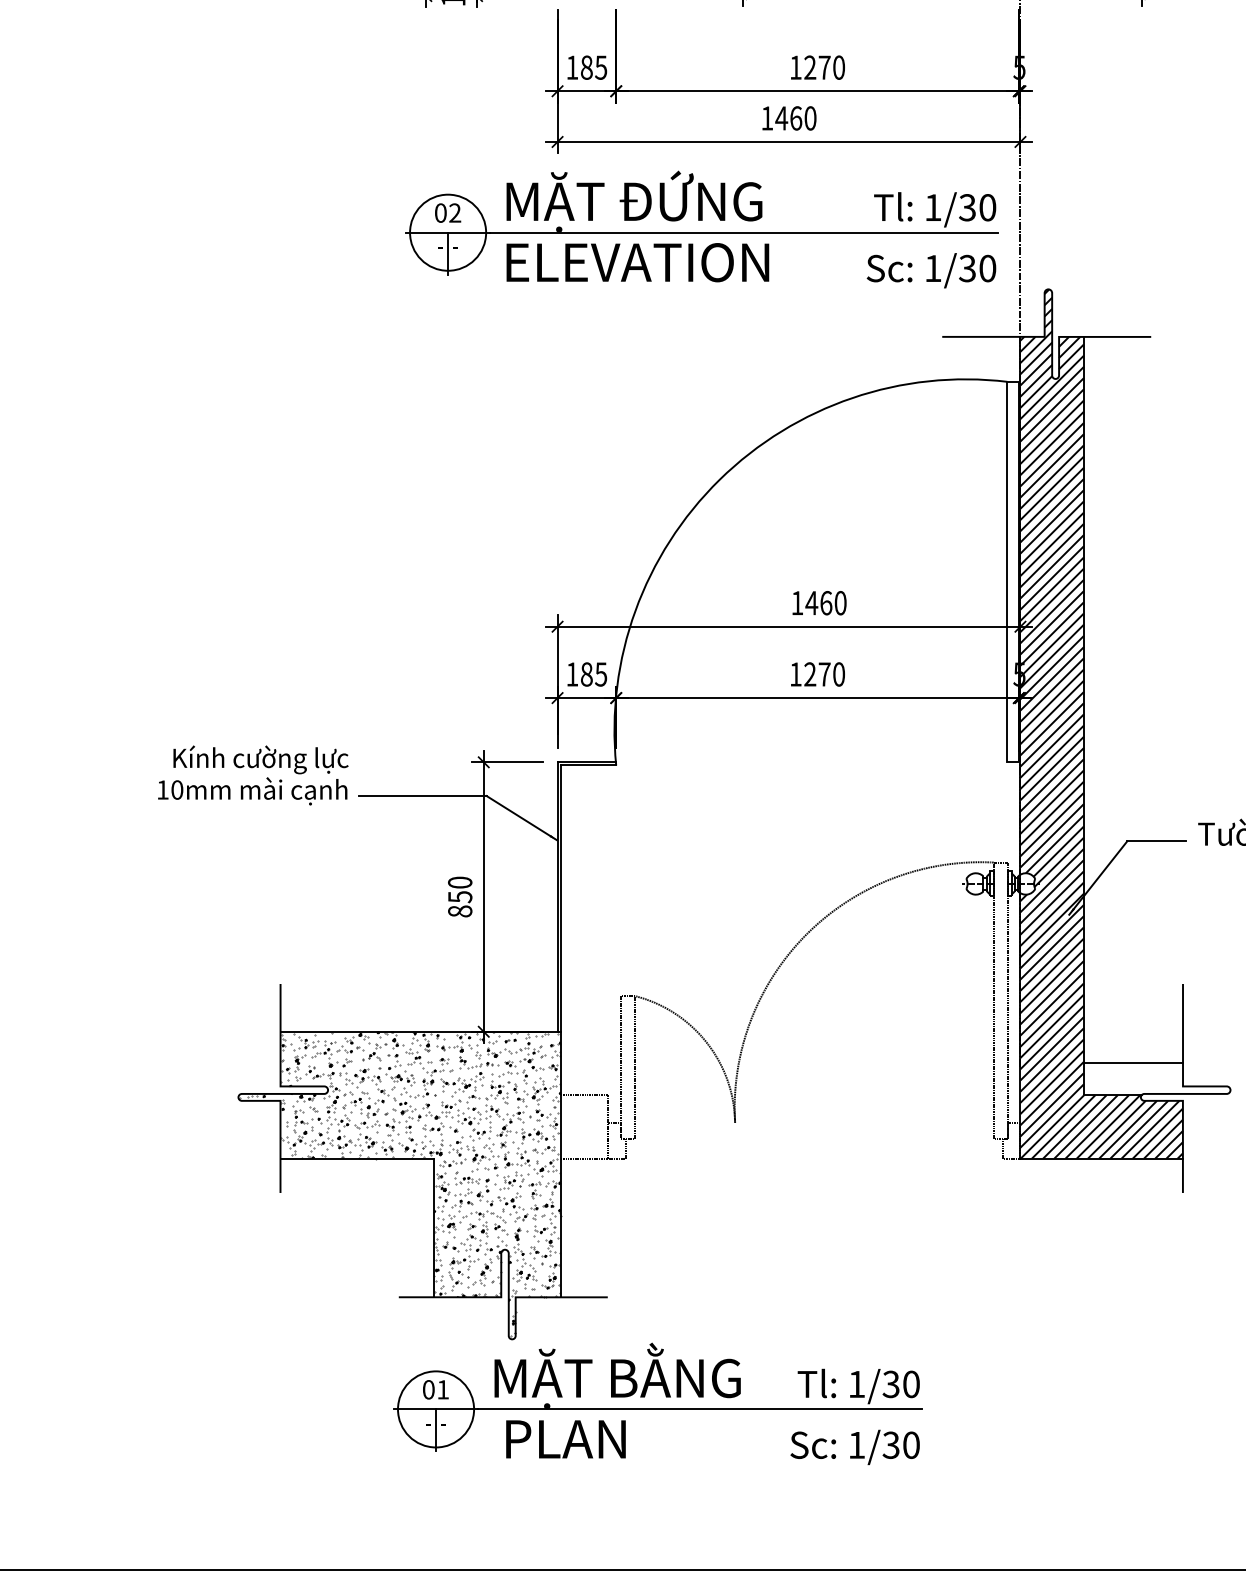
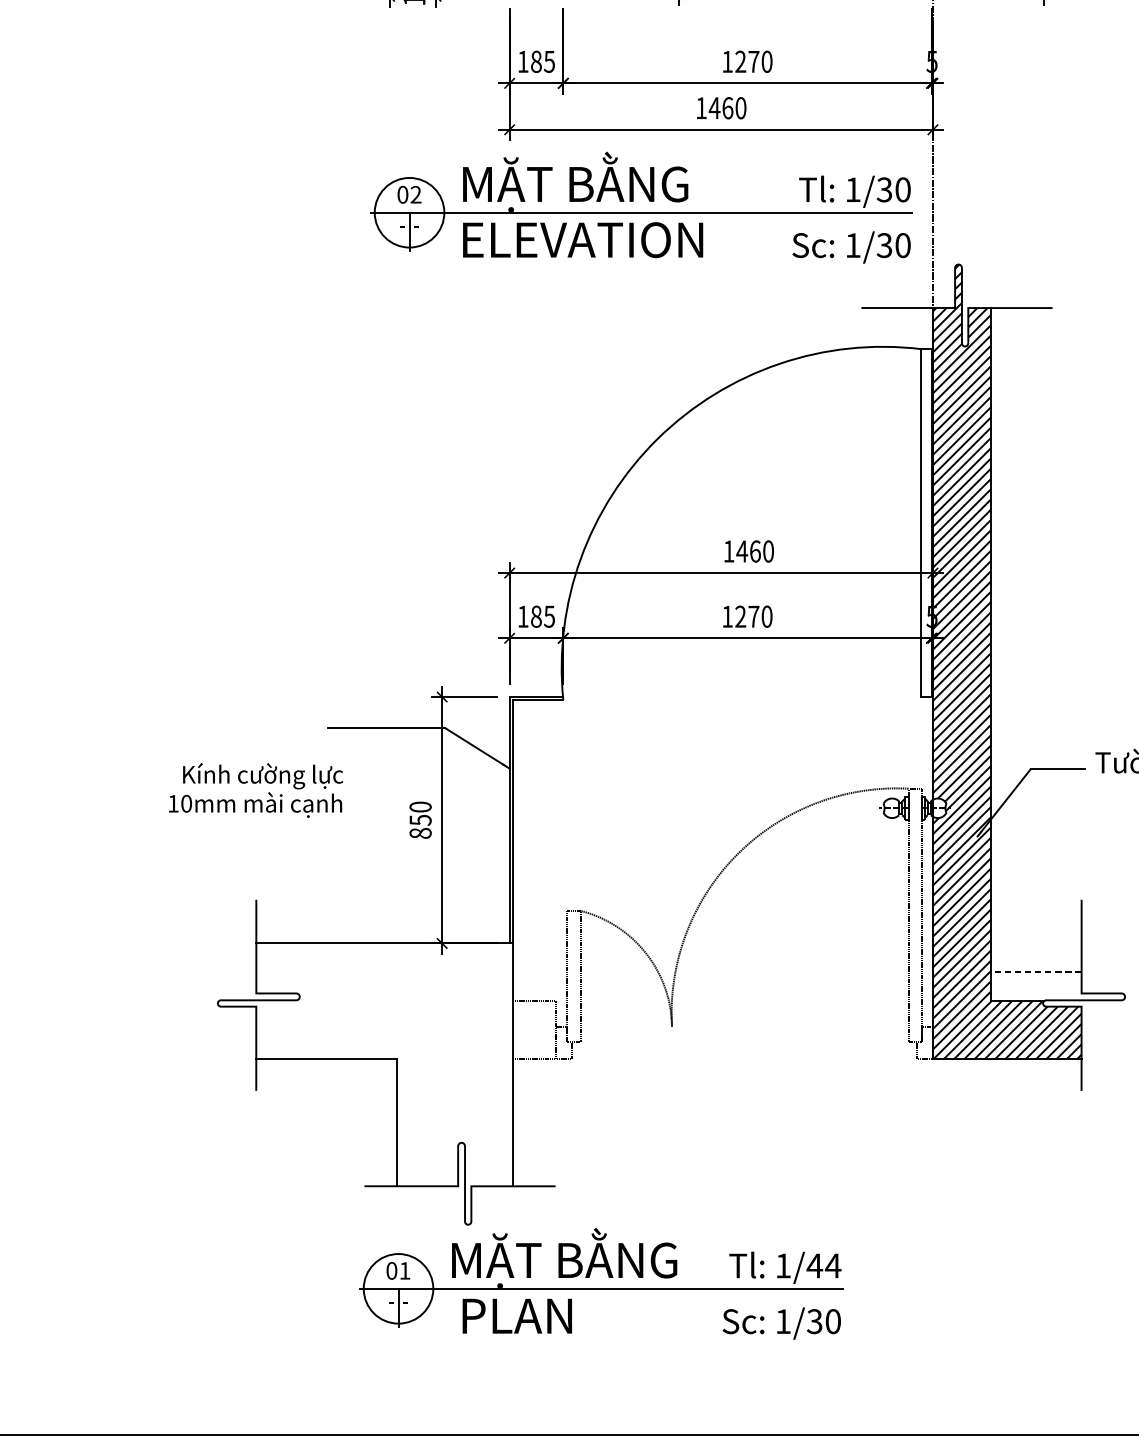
text: (690, 193) -> (631, 176), MẶT ĐỨNG -> MẶT BẰNG
text: (253, 775) -> (256, 790), moved
line: (1133, 1063) -> (1036, 972), solid -> dashed
hatch: (399, 1183) -> (365, 1082), removed
text: (901, 1384) -> (824, 1266), 1/30 -> 1/44

